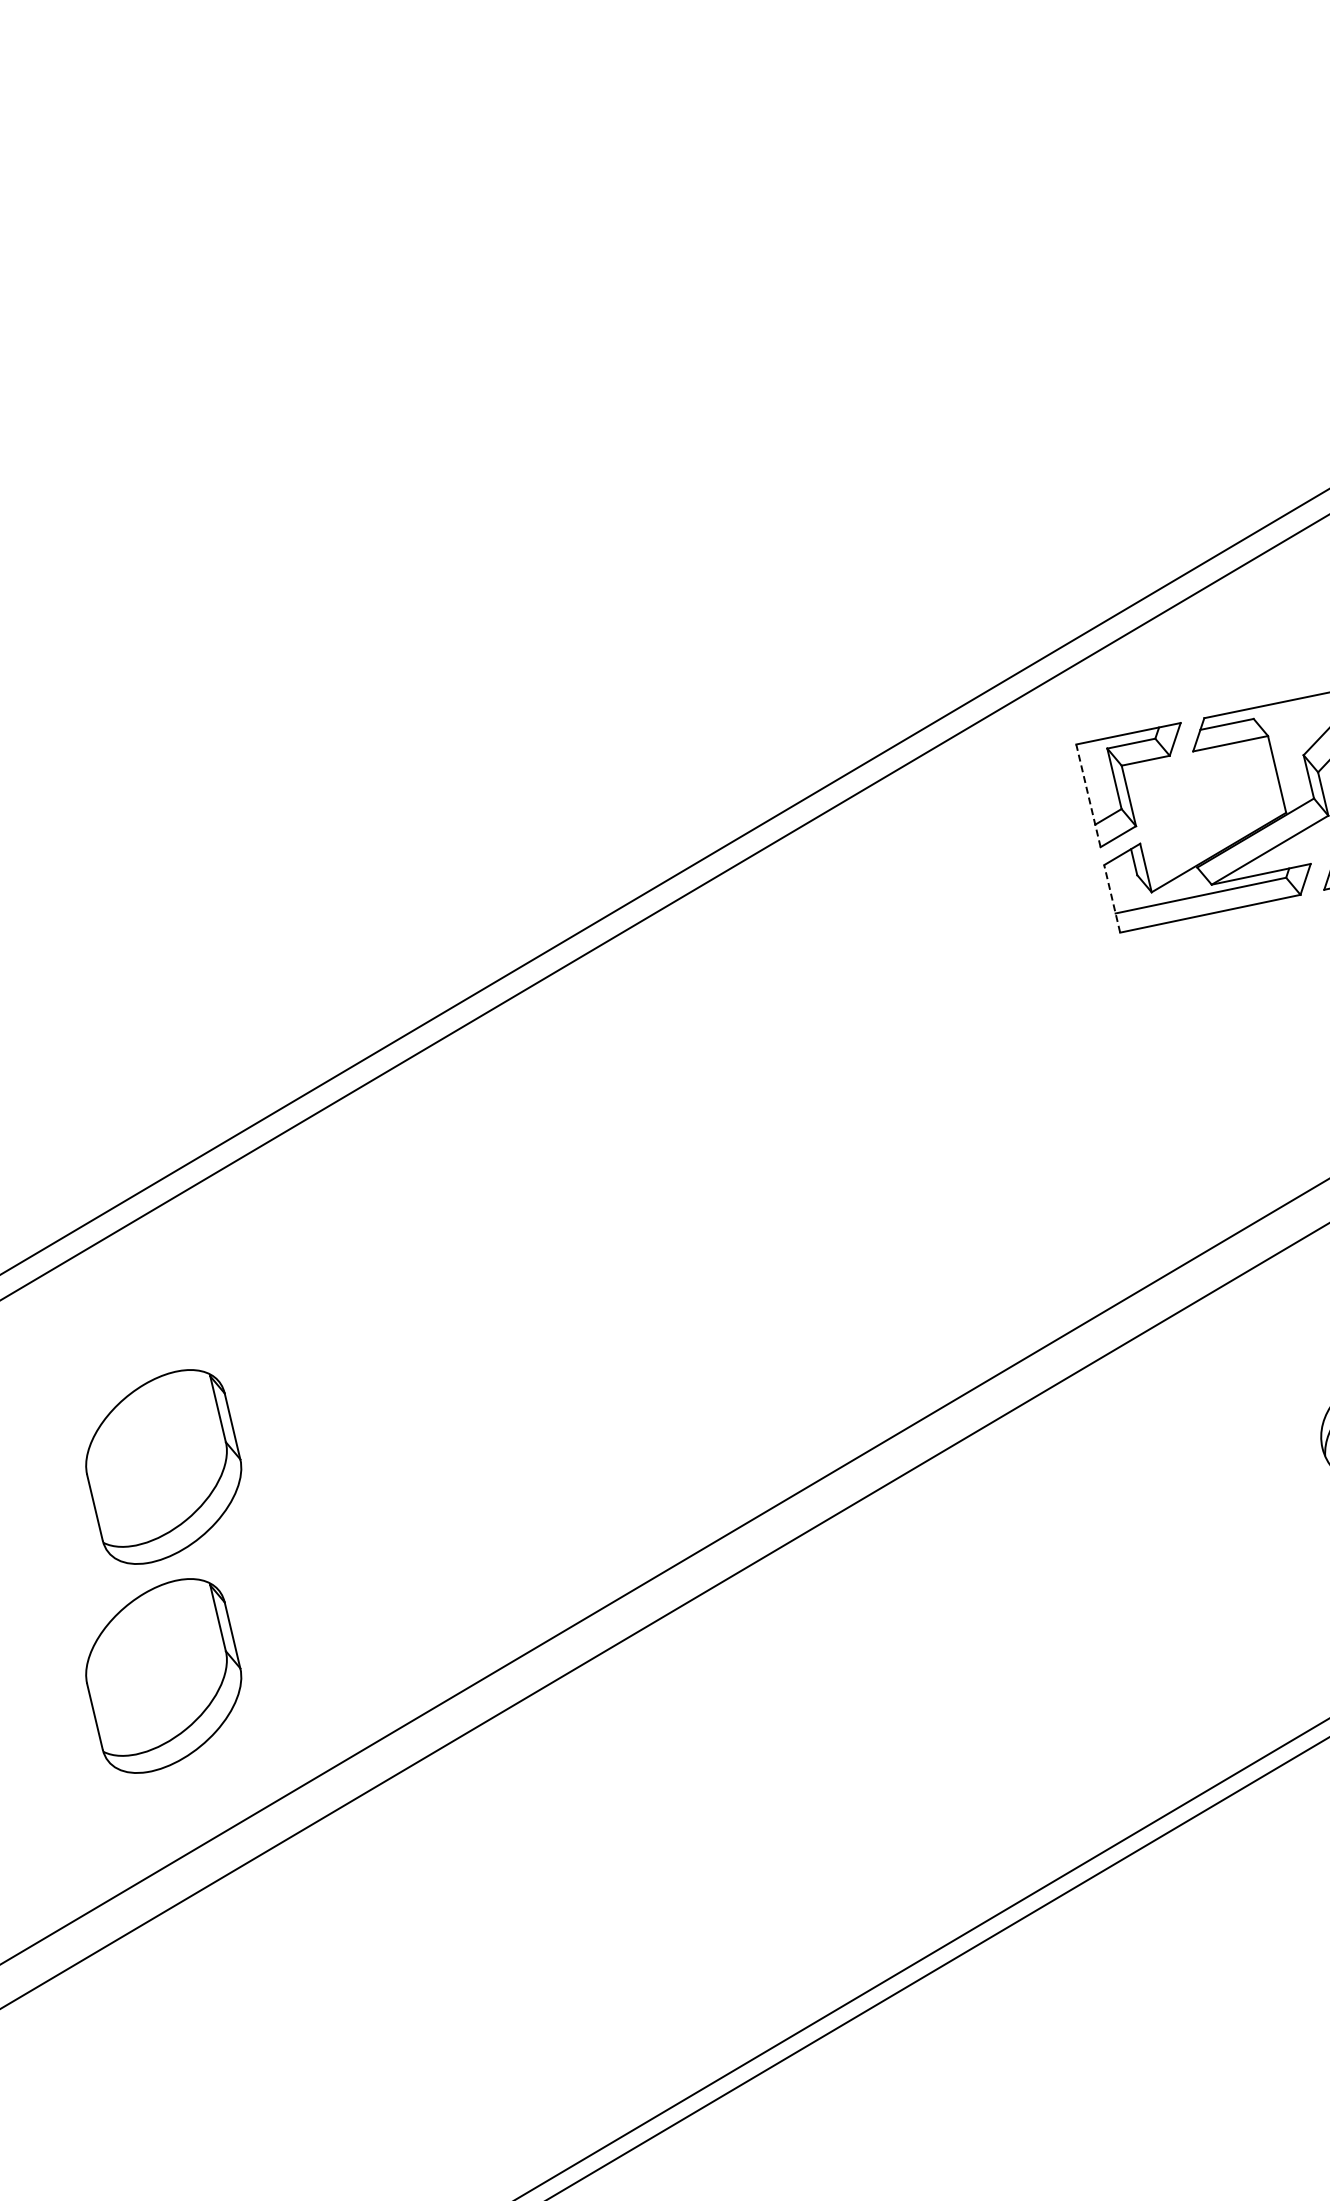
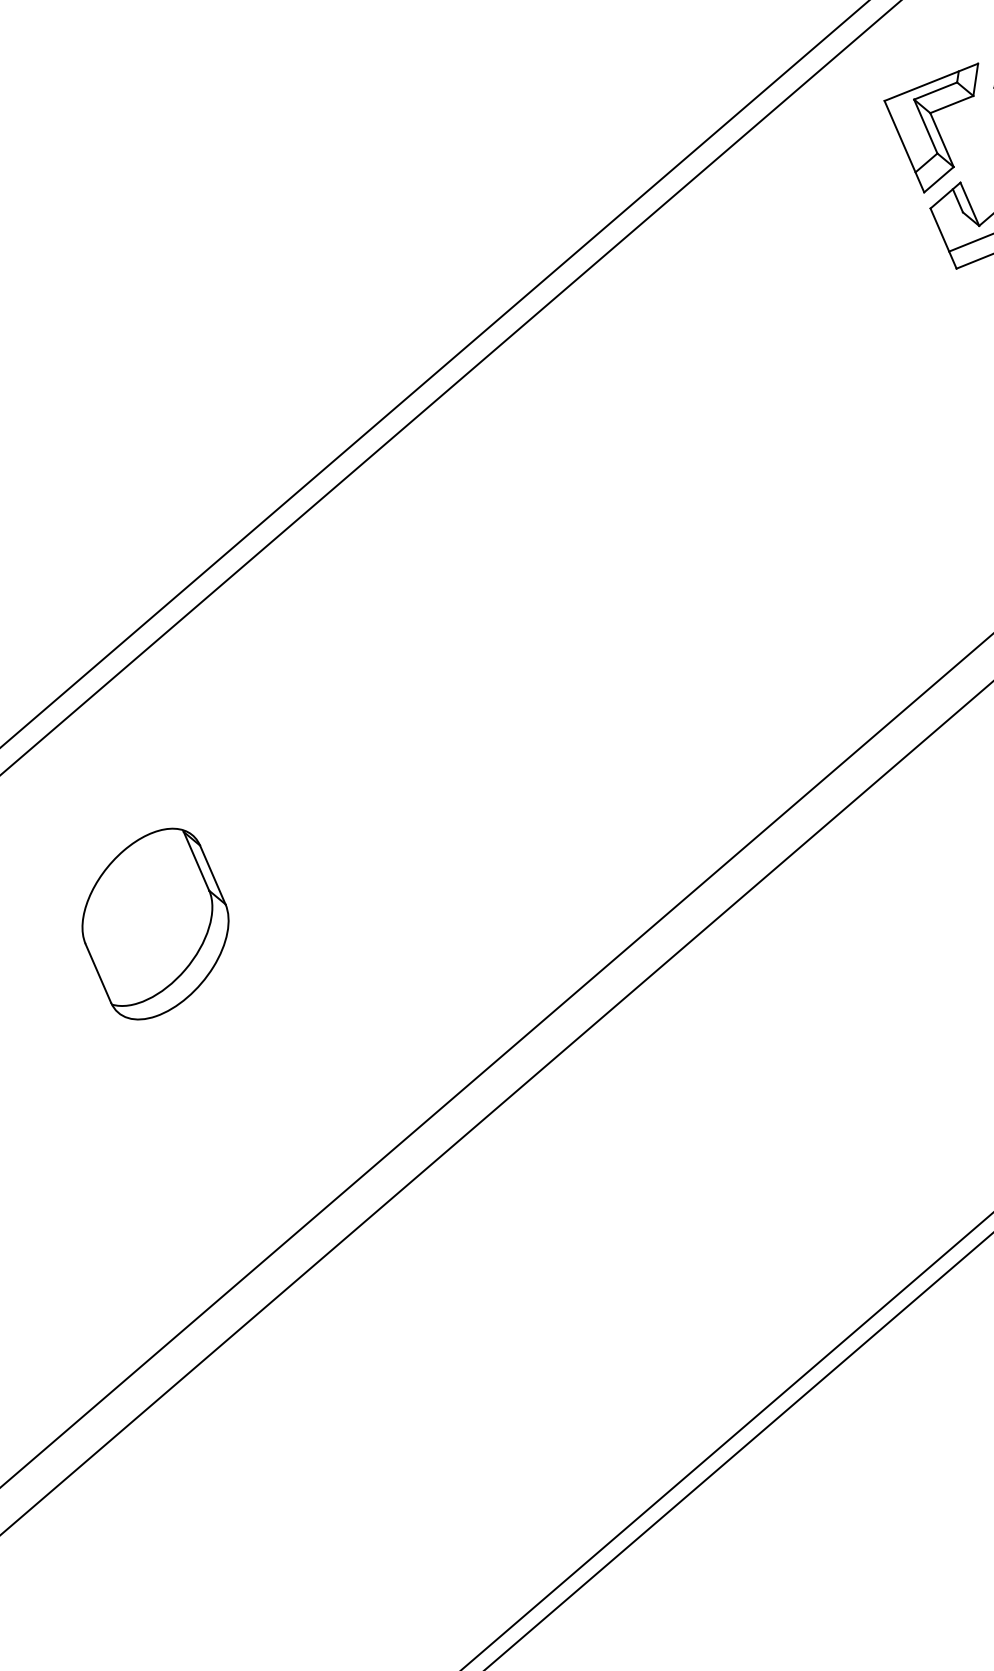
line: (1088, 795) -> (904, 146), dashed -> solid
line: (1112, 898) -> (943, 238), dashed -> solid
part: (163, 1675) -> (189, 1118), removed

